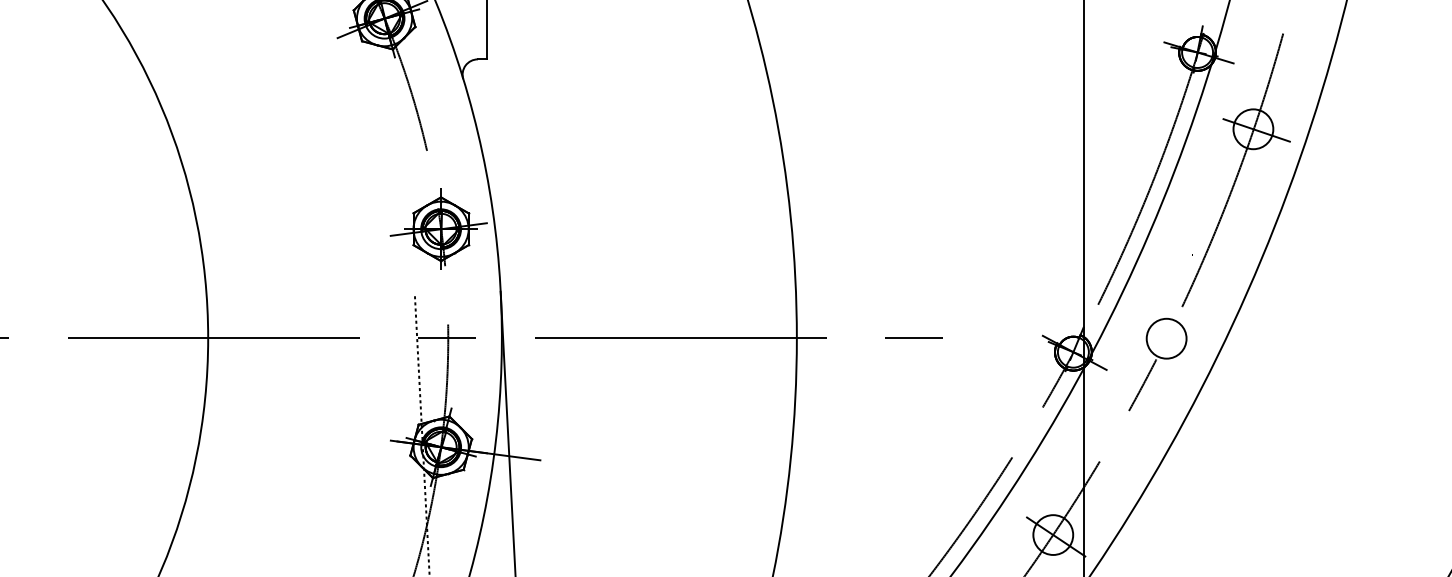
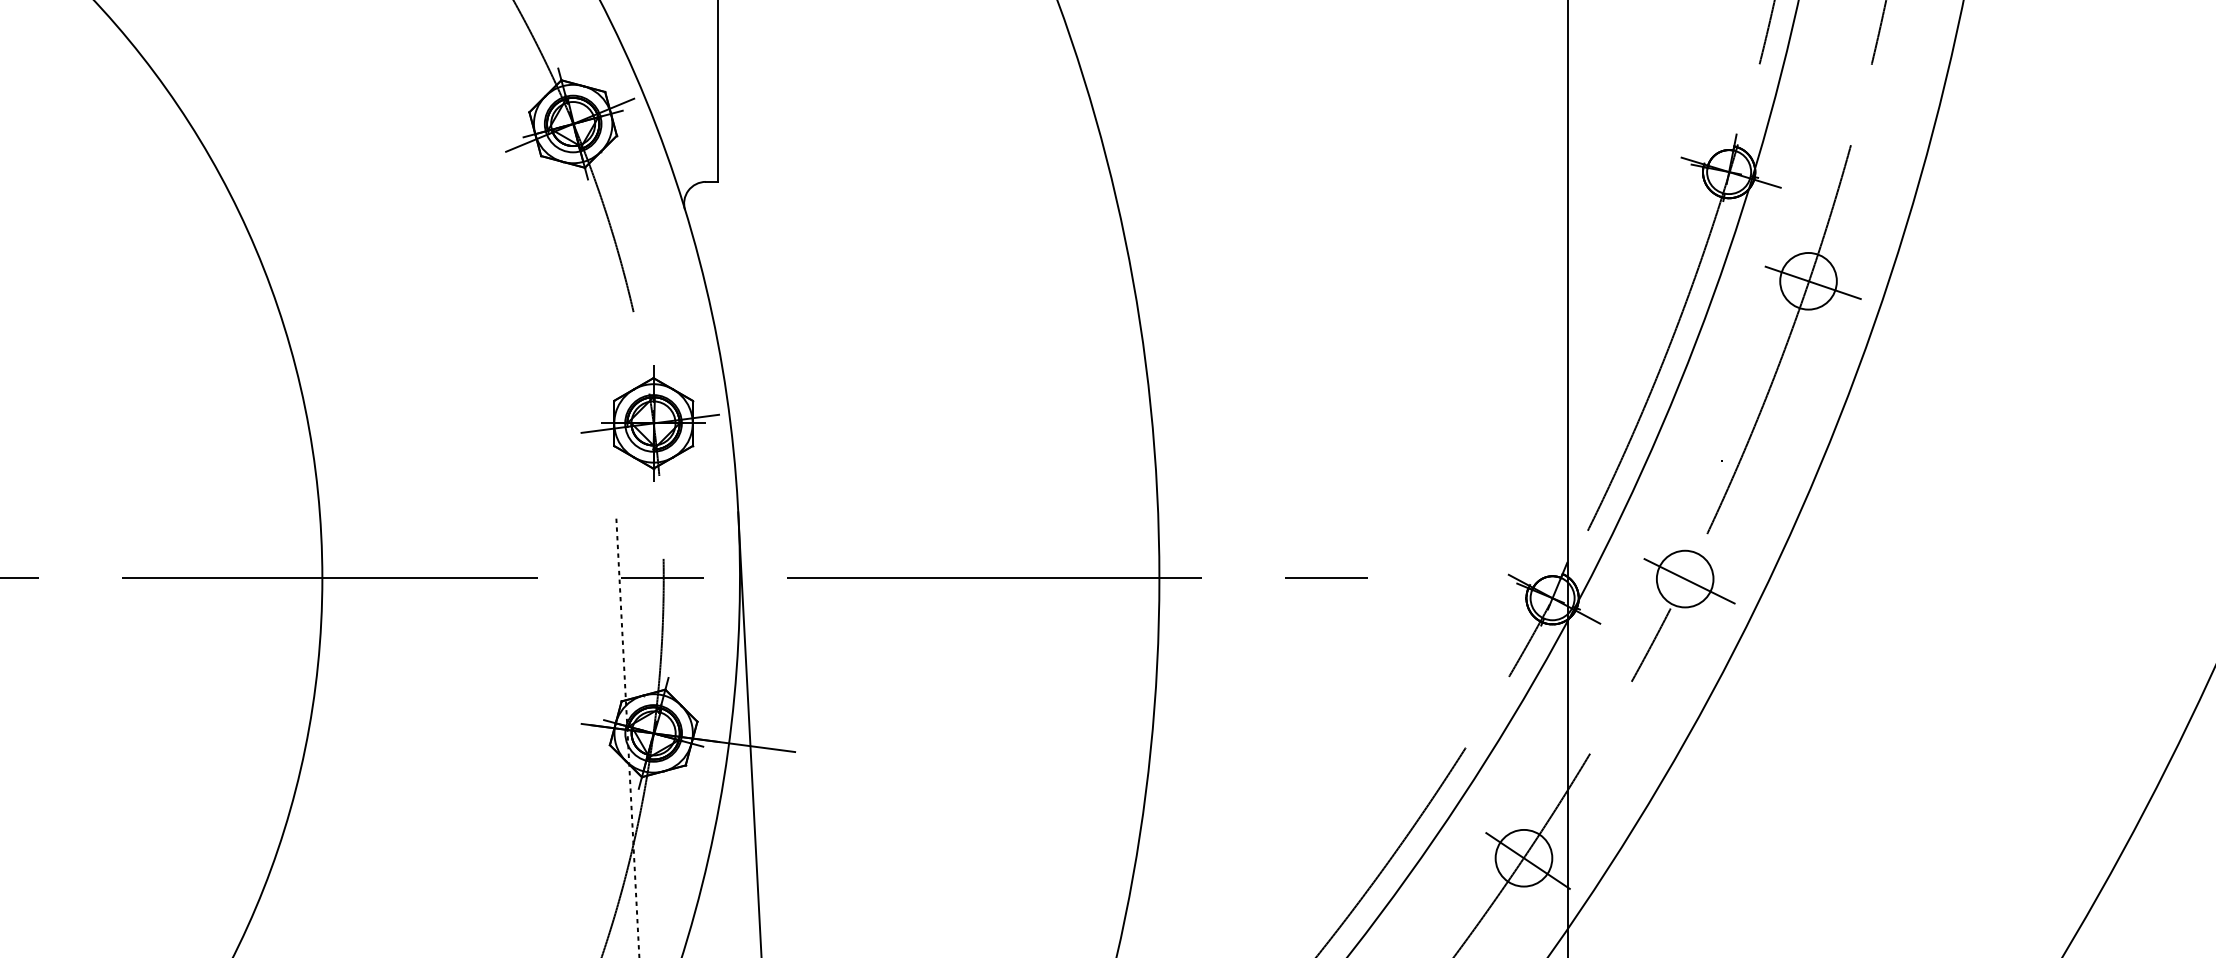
line: (1169, 339) -> (1689, 580), added

